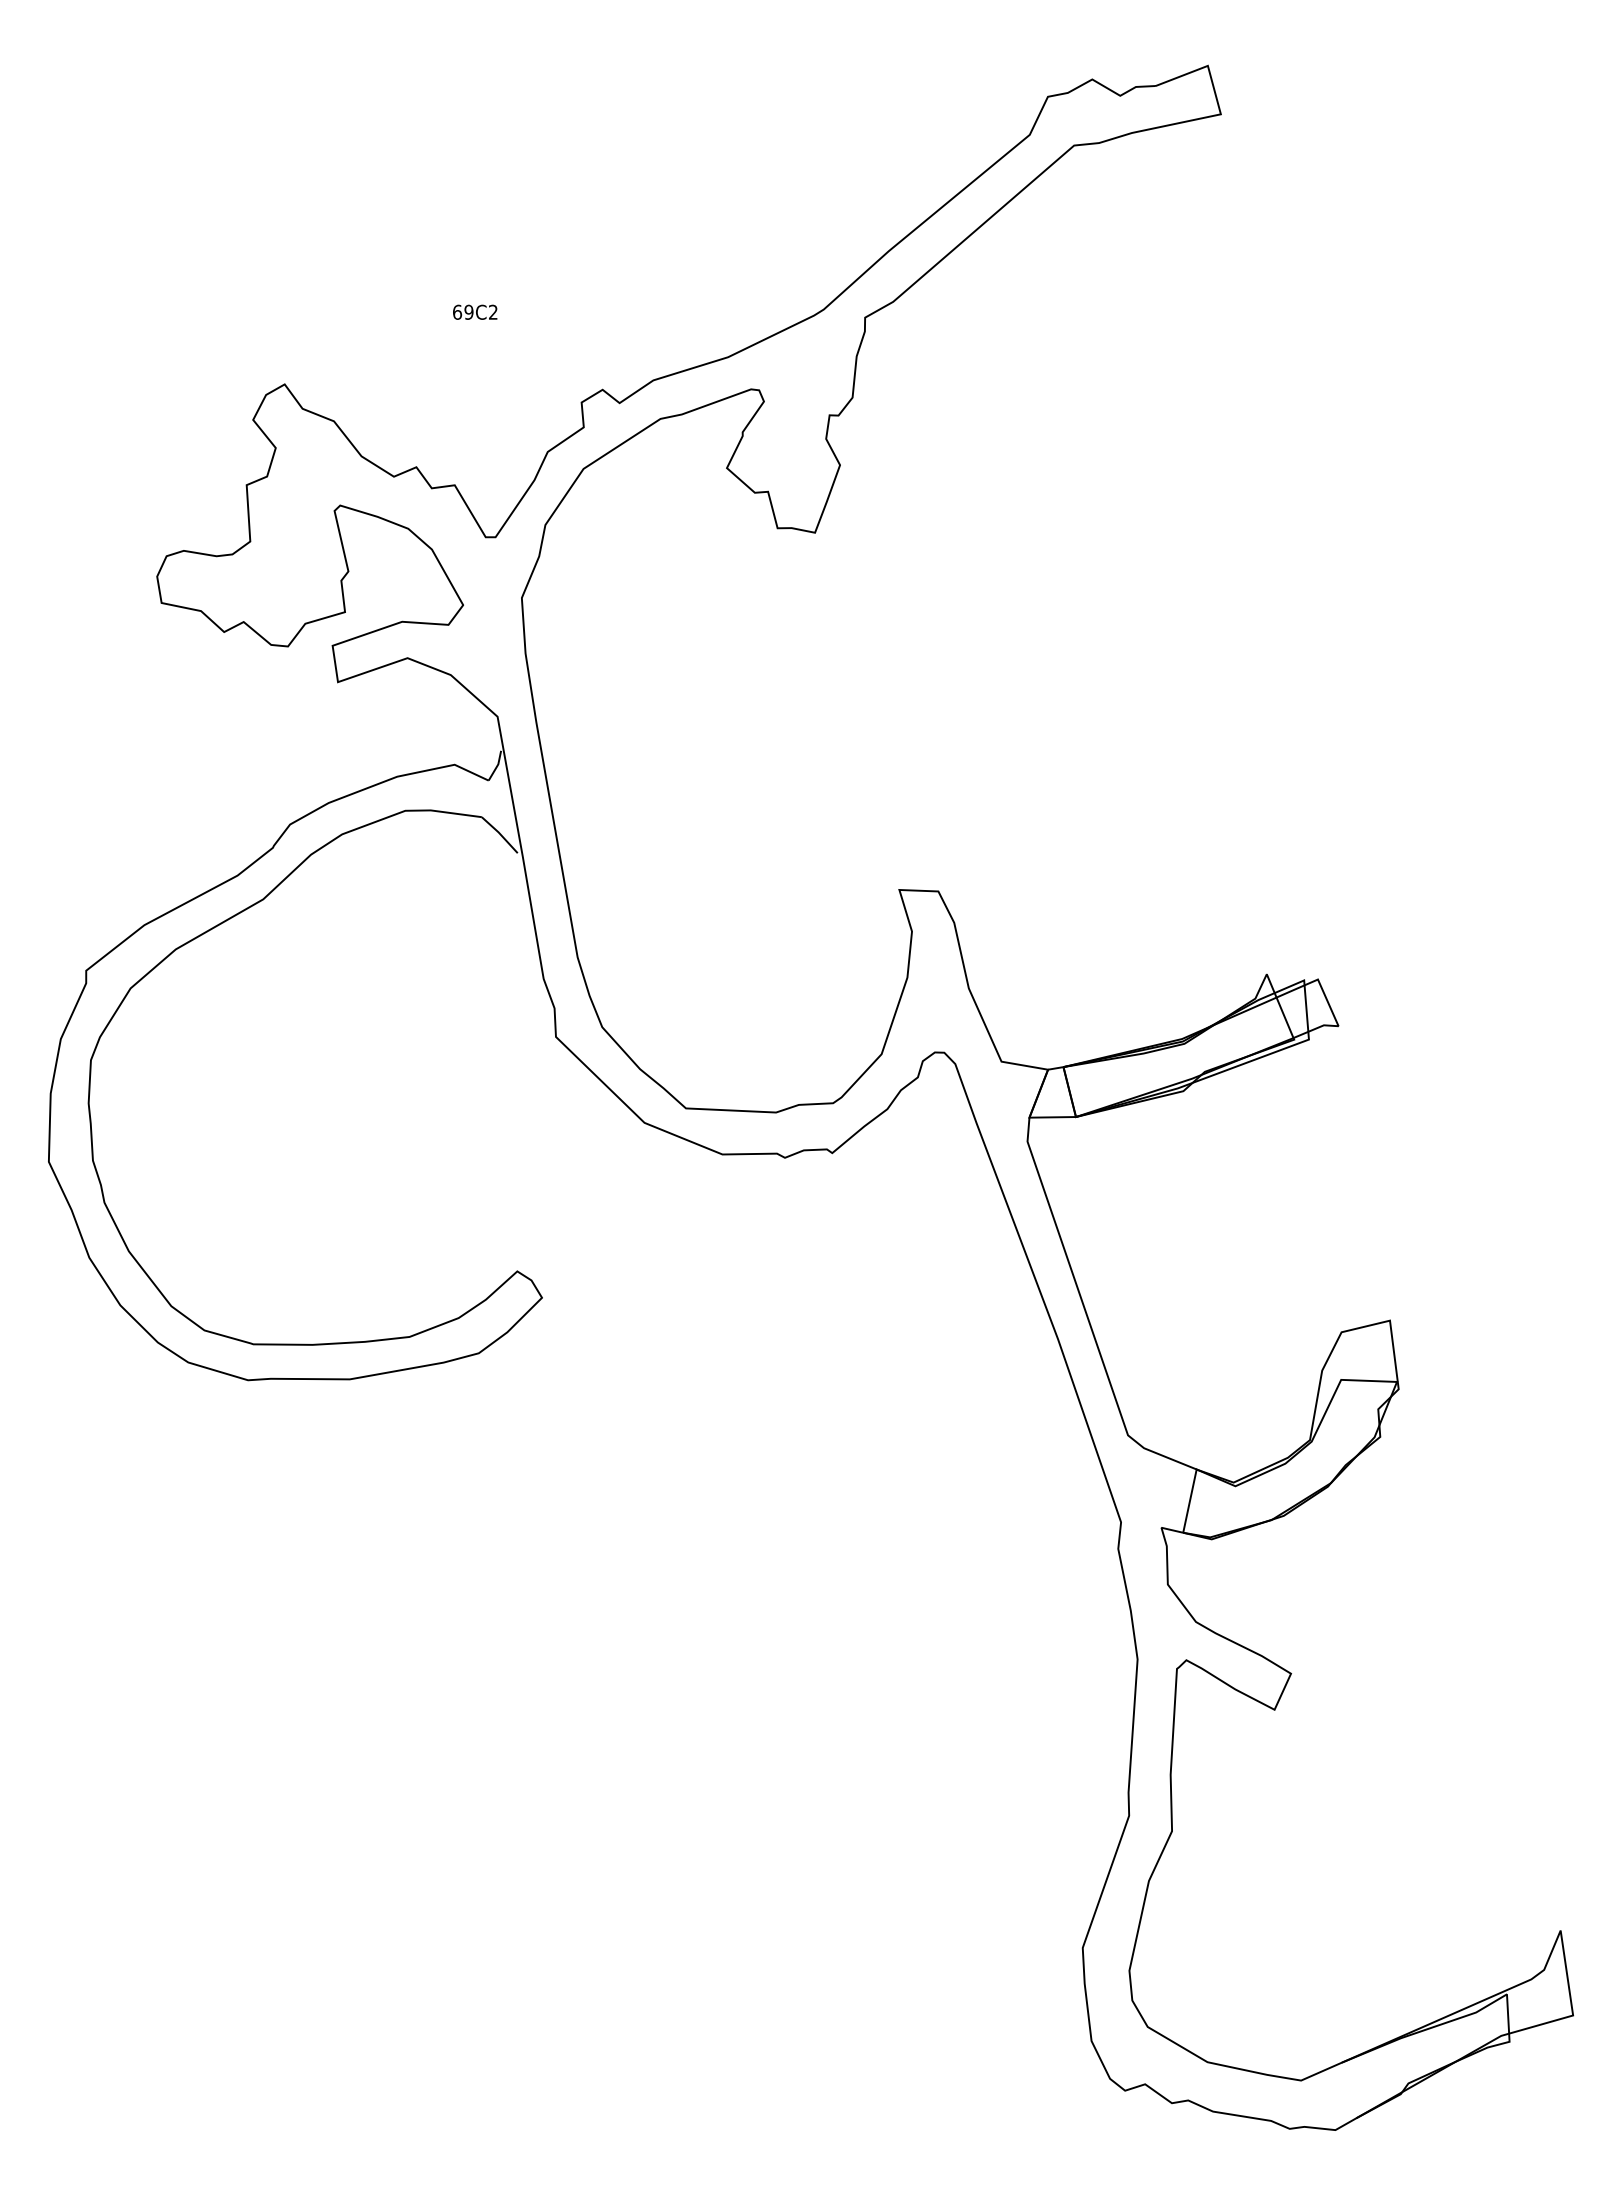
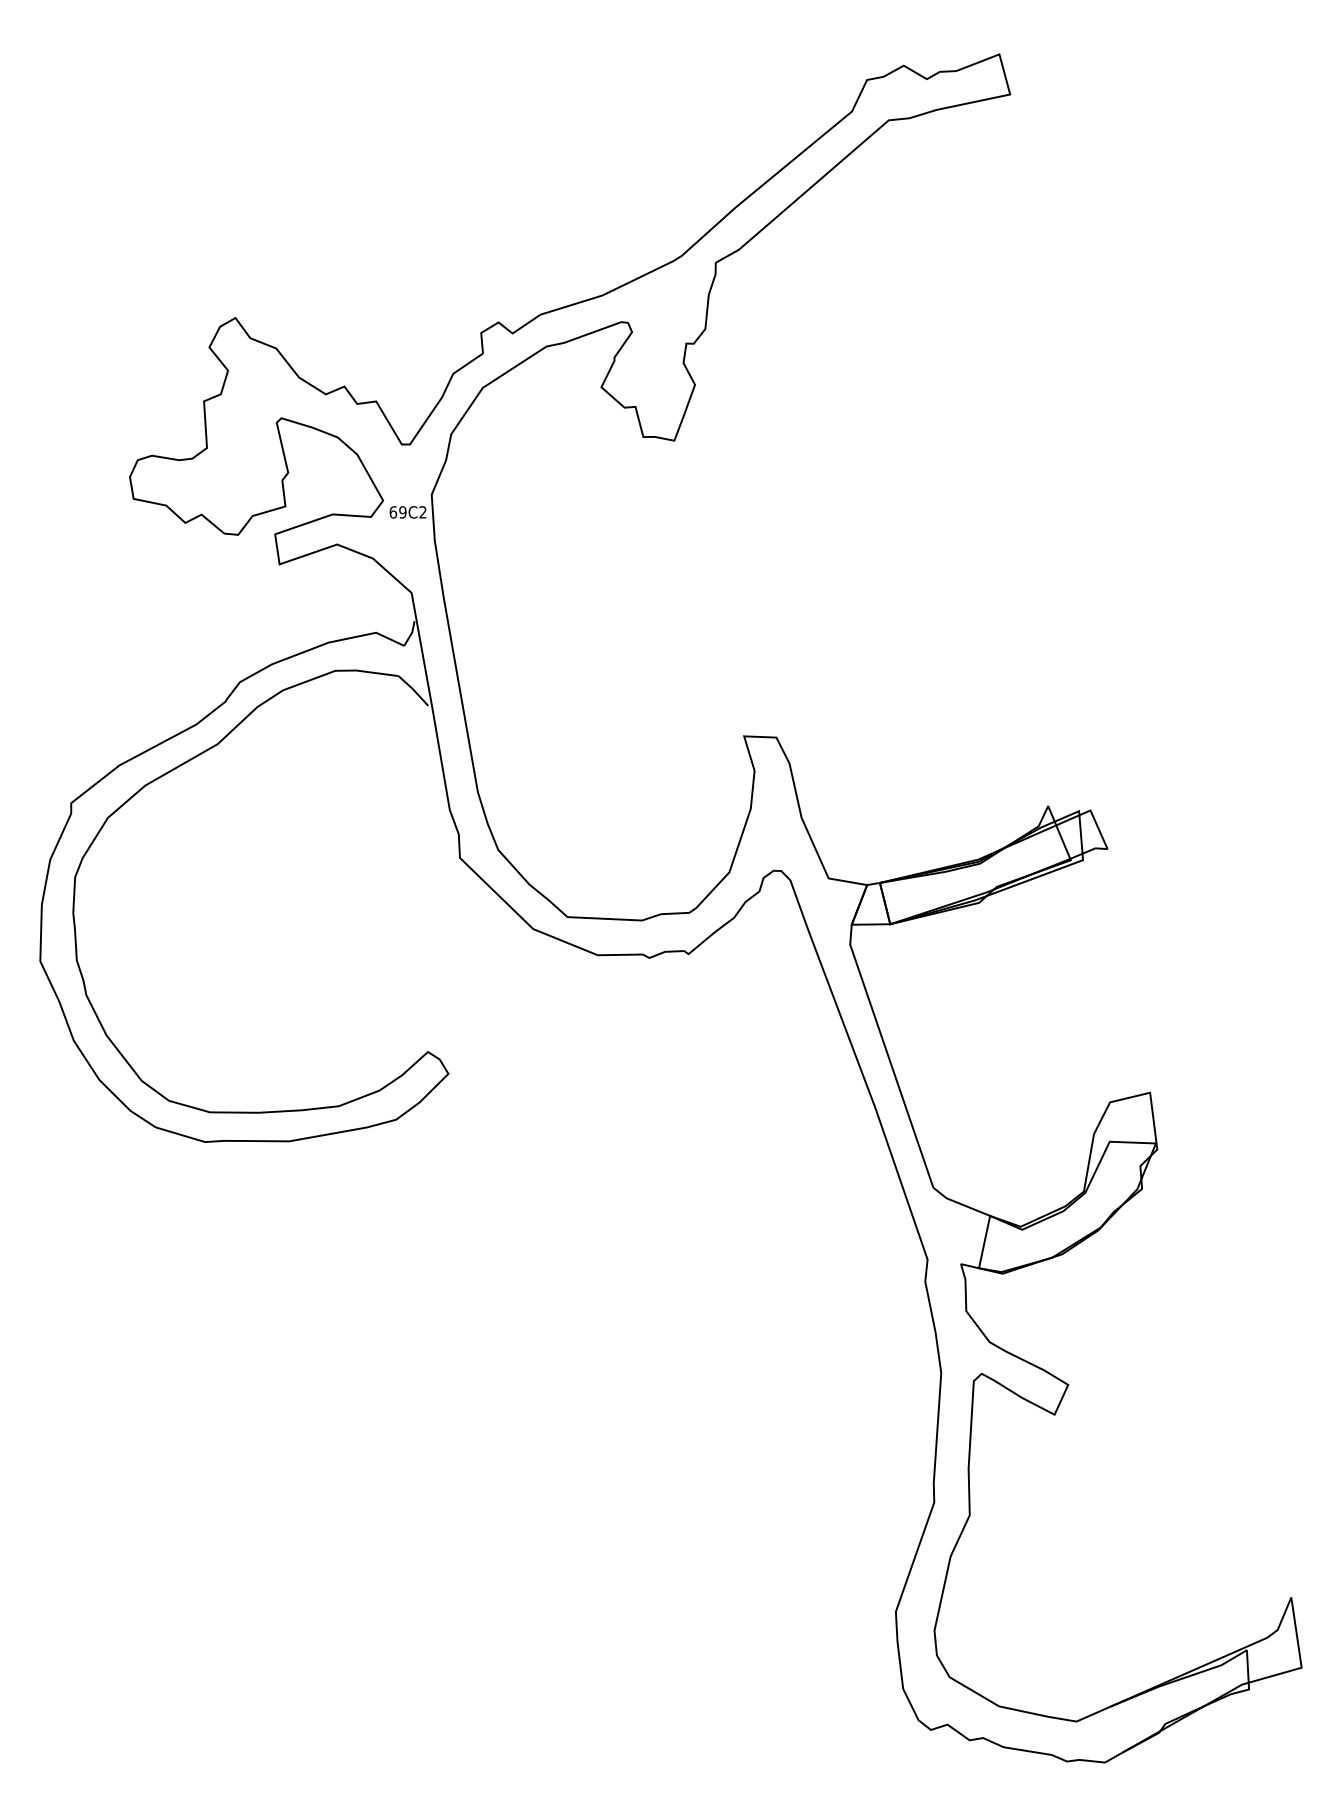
text: (475, 311) -> (408, 511), moved

